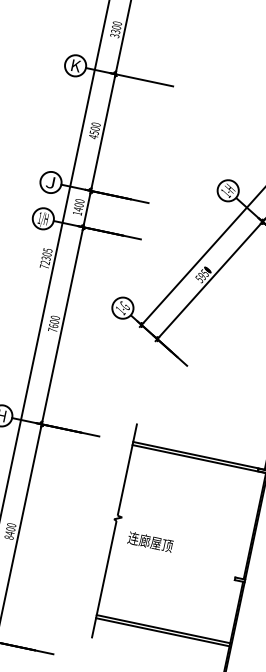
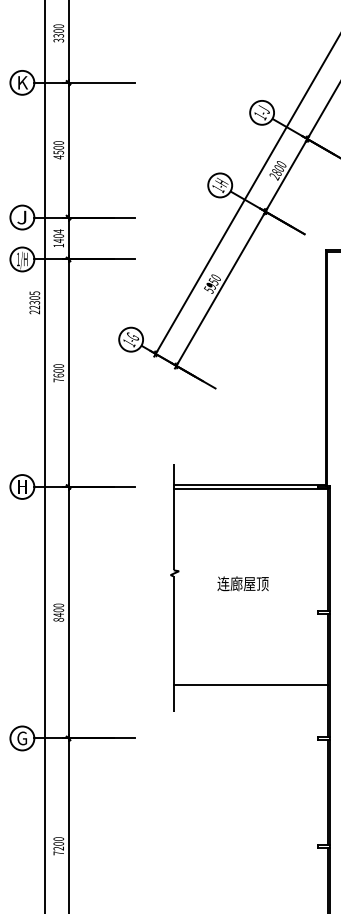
text: (79, 201) -> (58, 231), 1400 -> 1404
text: (44, 266) -> (34, 312), 72305 -> 22305
text: (150, 541) -> (242, 583), moved
line: (162, 632) -> (250, 688), removed

